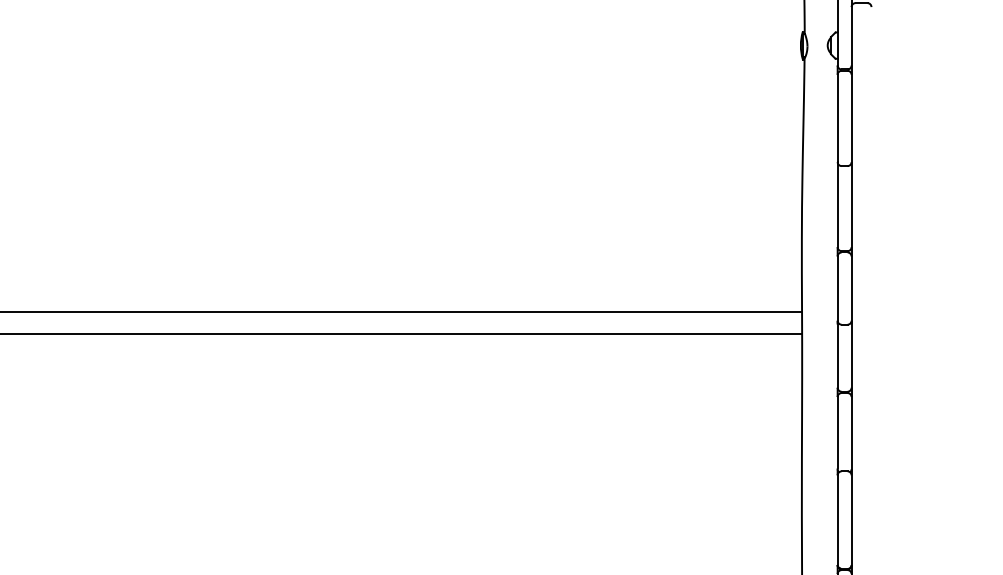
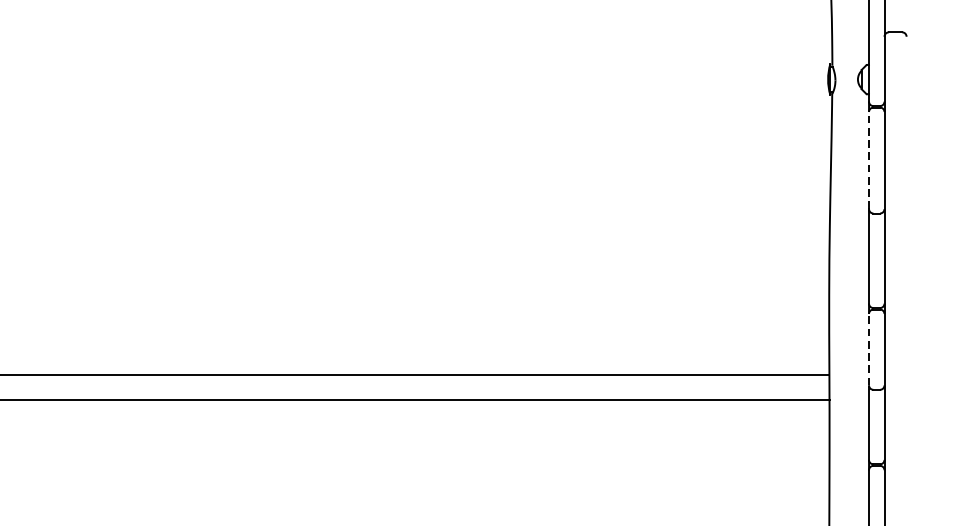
line: (837, 118) -> (868, 160), solid -> dashed
line: (837, 288) -> (868, 349), solid -> dashed

